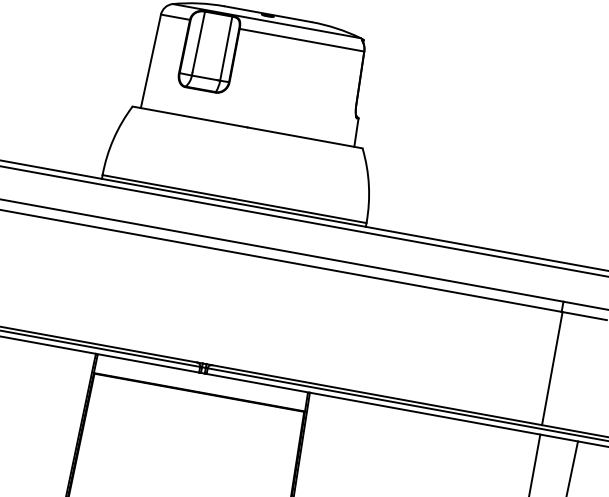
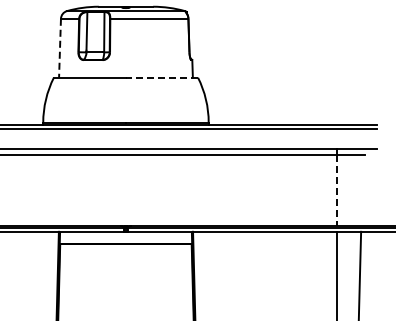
line: (151, 61) -> (60, 48), solid -> dashed
line: (304, 137) -> (161, 77), solid -> dashed
line: (552, 368) -> (337, 190), solid -> dashed

